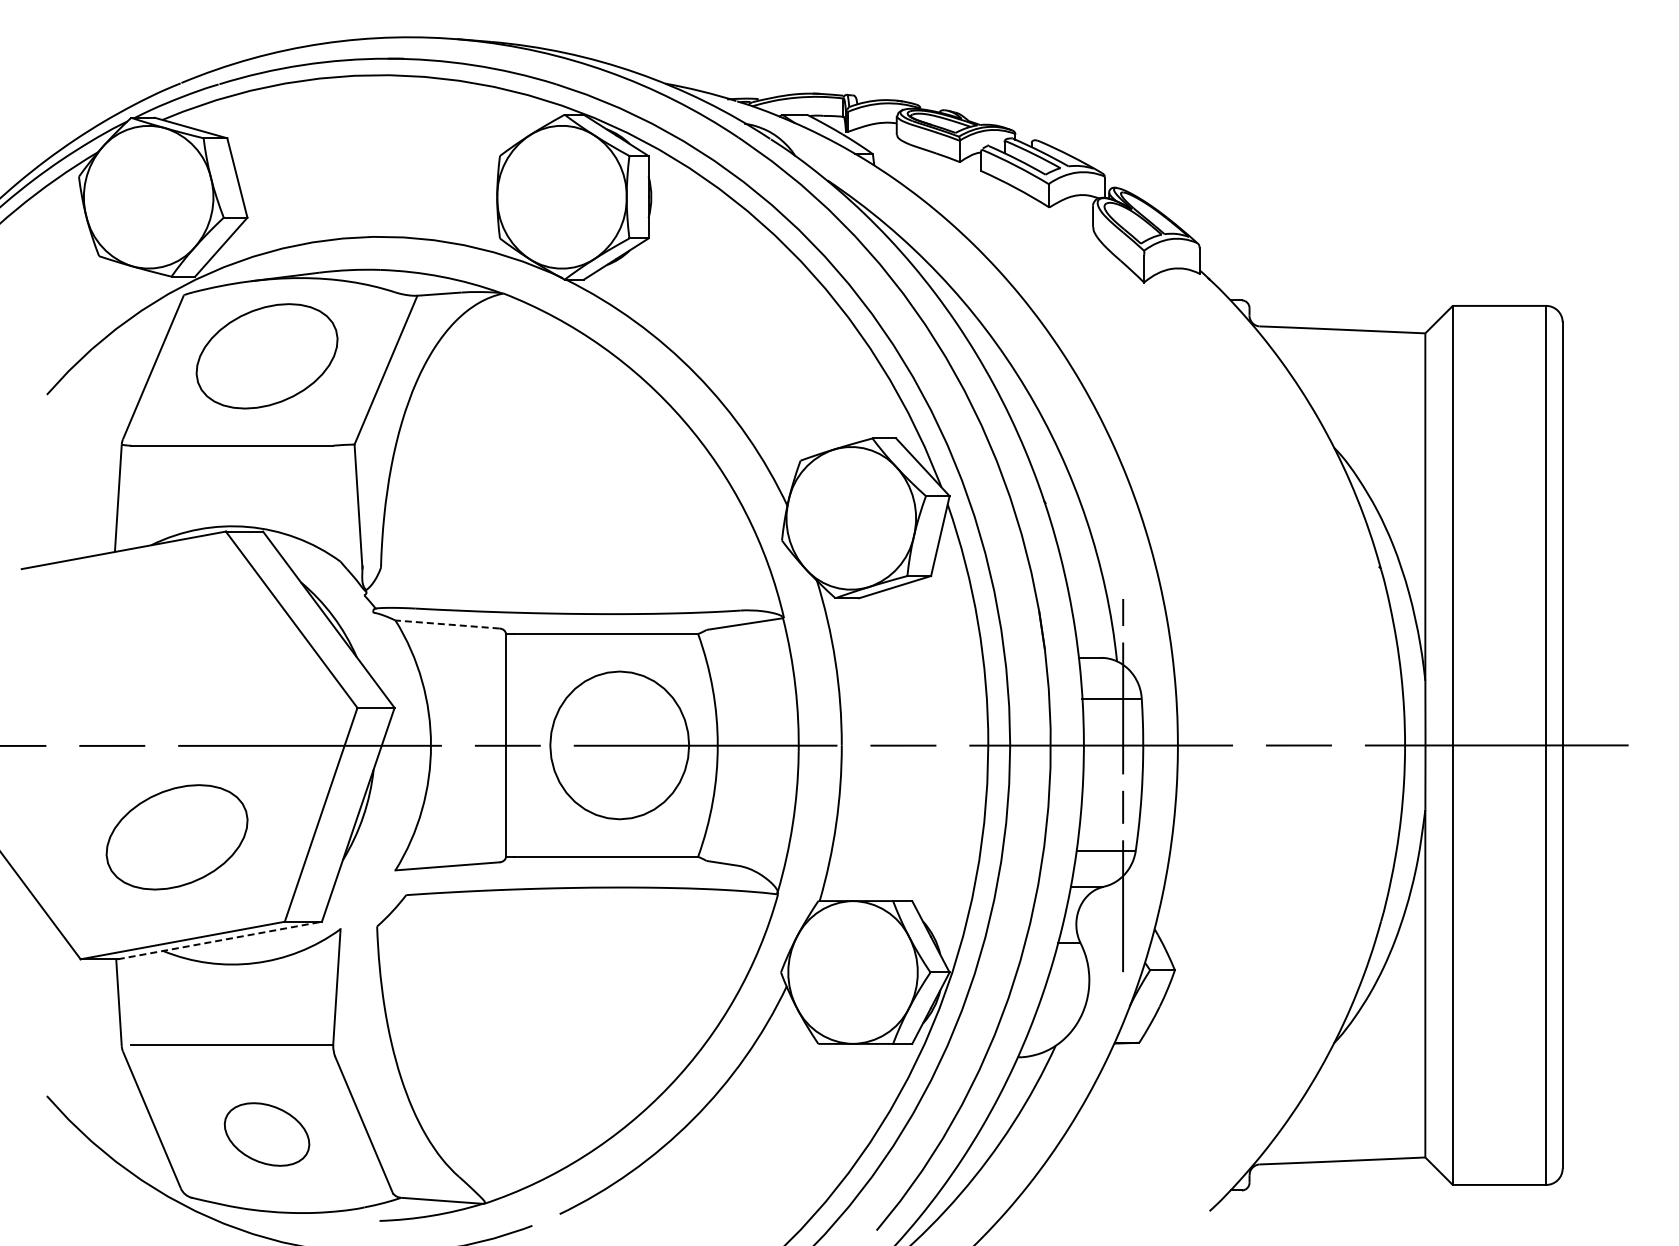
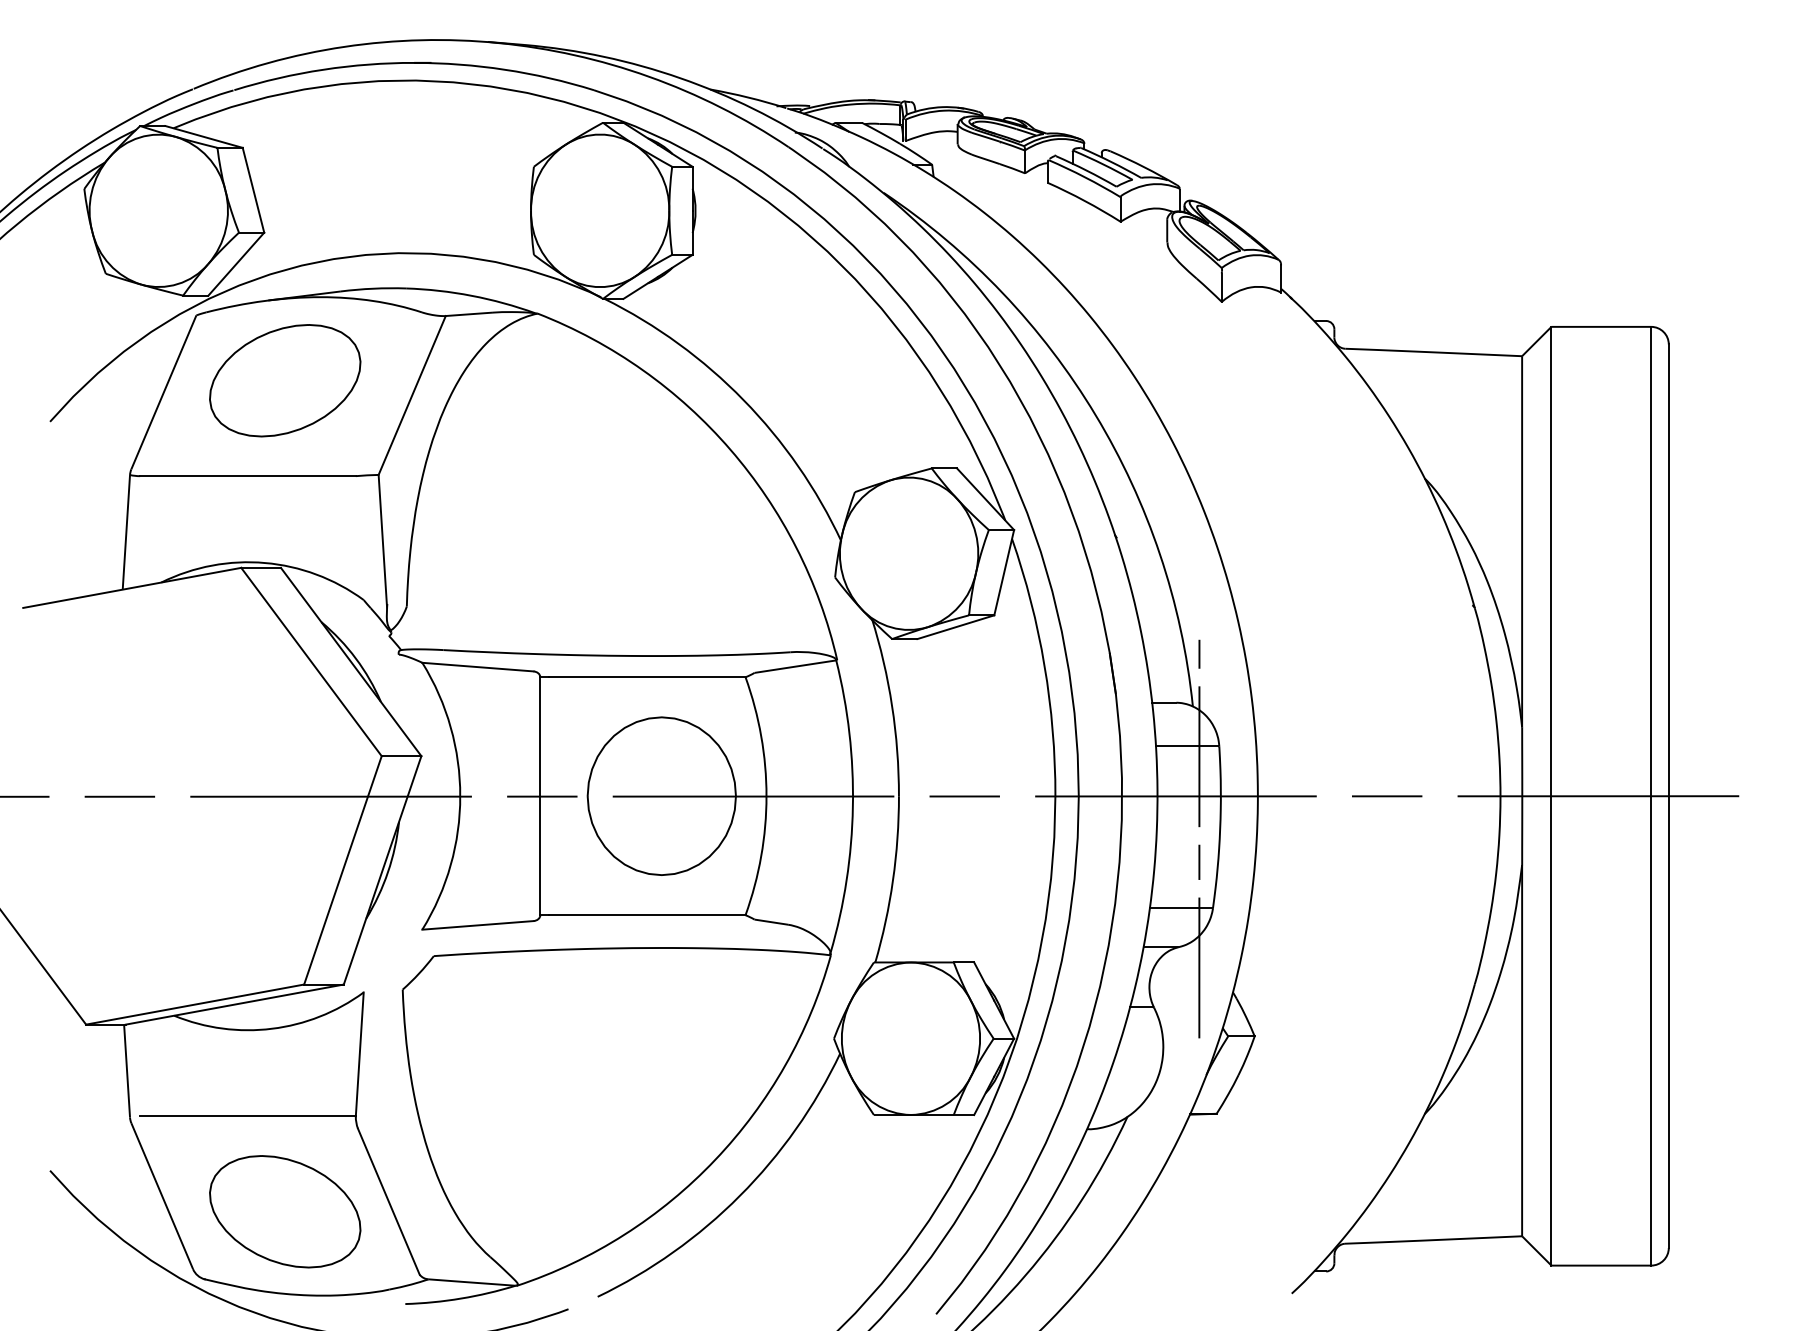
line: (447, 624) -> (477, 667), dashed -> solid
part: (176, 837) -> (188, 894), removed
line: (219, 940) -> (234, 1004), dashed -> solid
part: (266, 1134) -> (284, 1211), size x1.67

